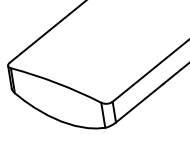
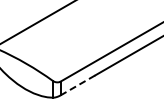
line: (138, 103) -> (77, 85), solid -> dashed

